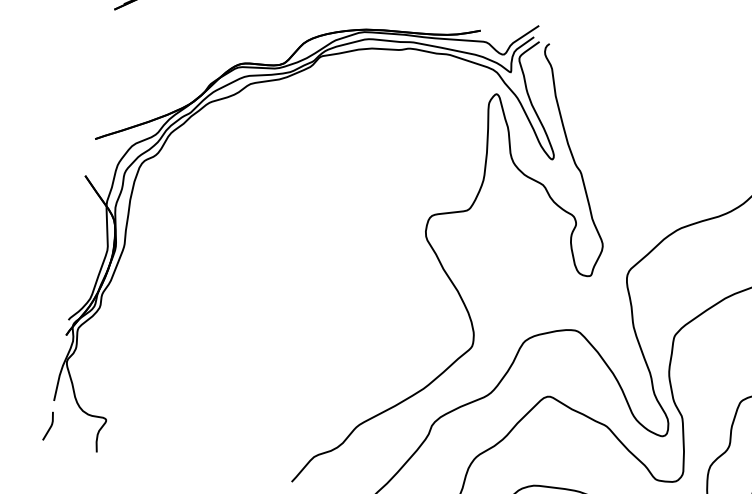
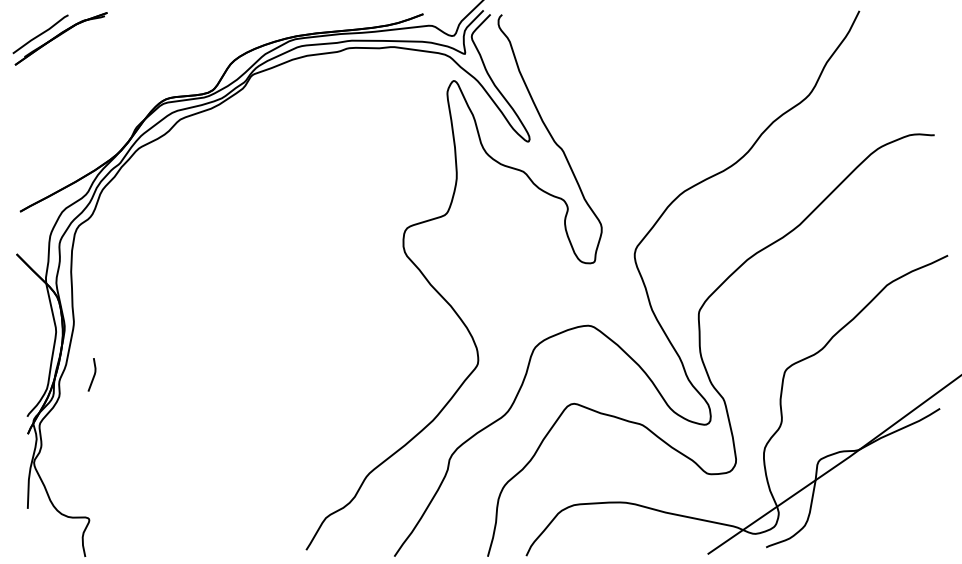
line: (50, 426) -> (93, 374), moved

